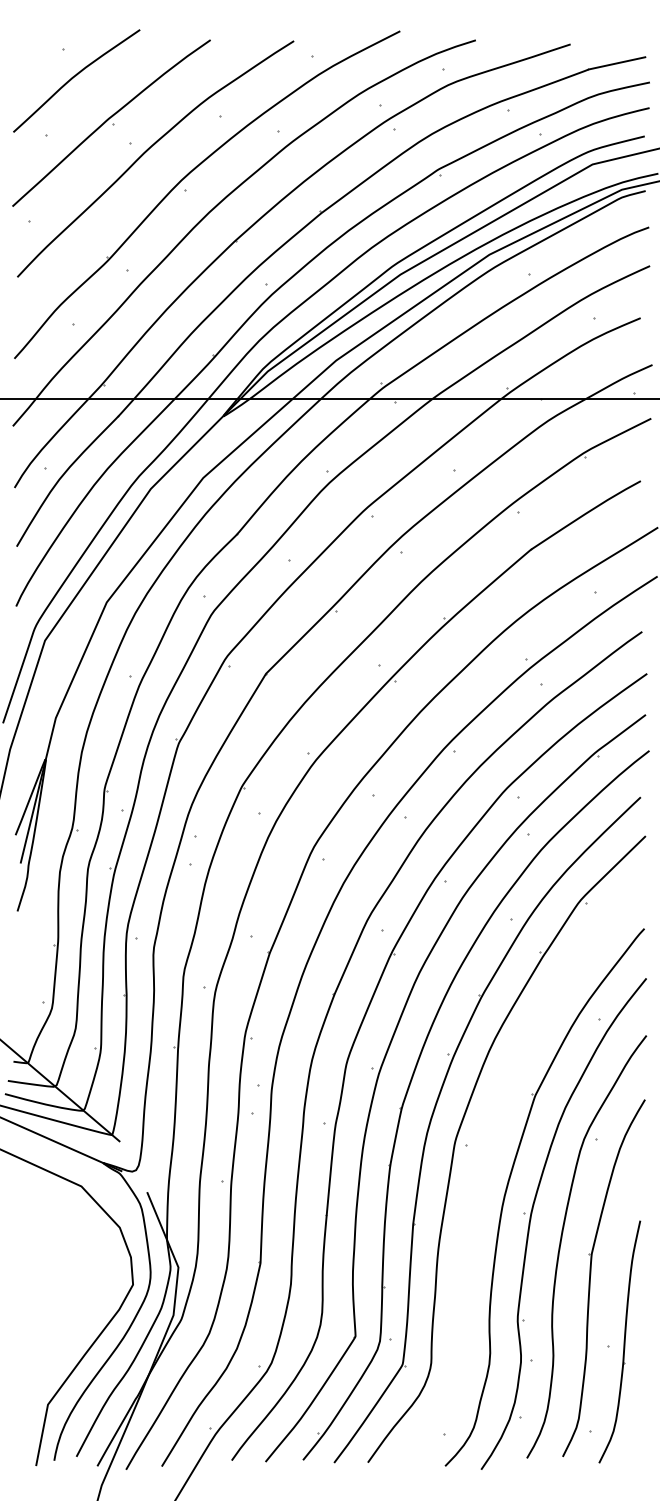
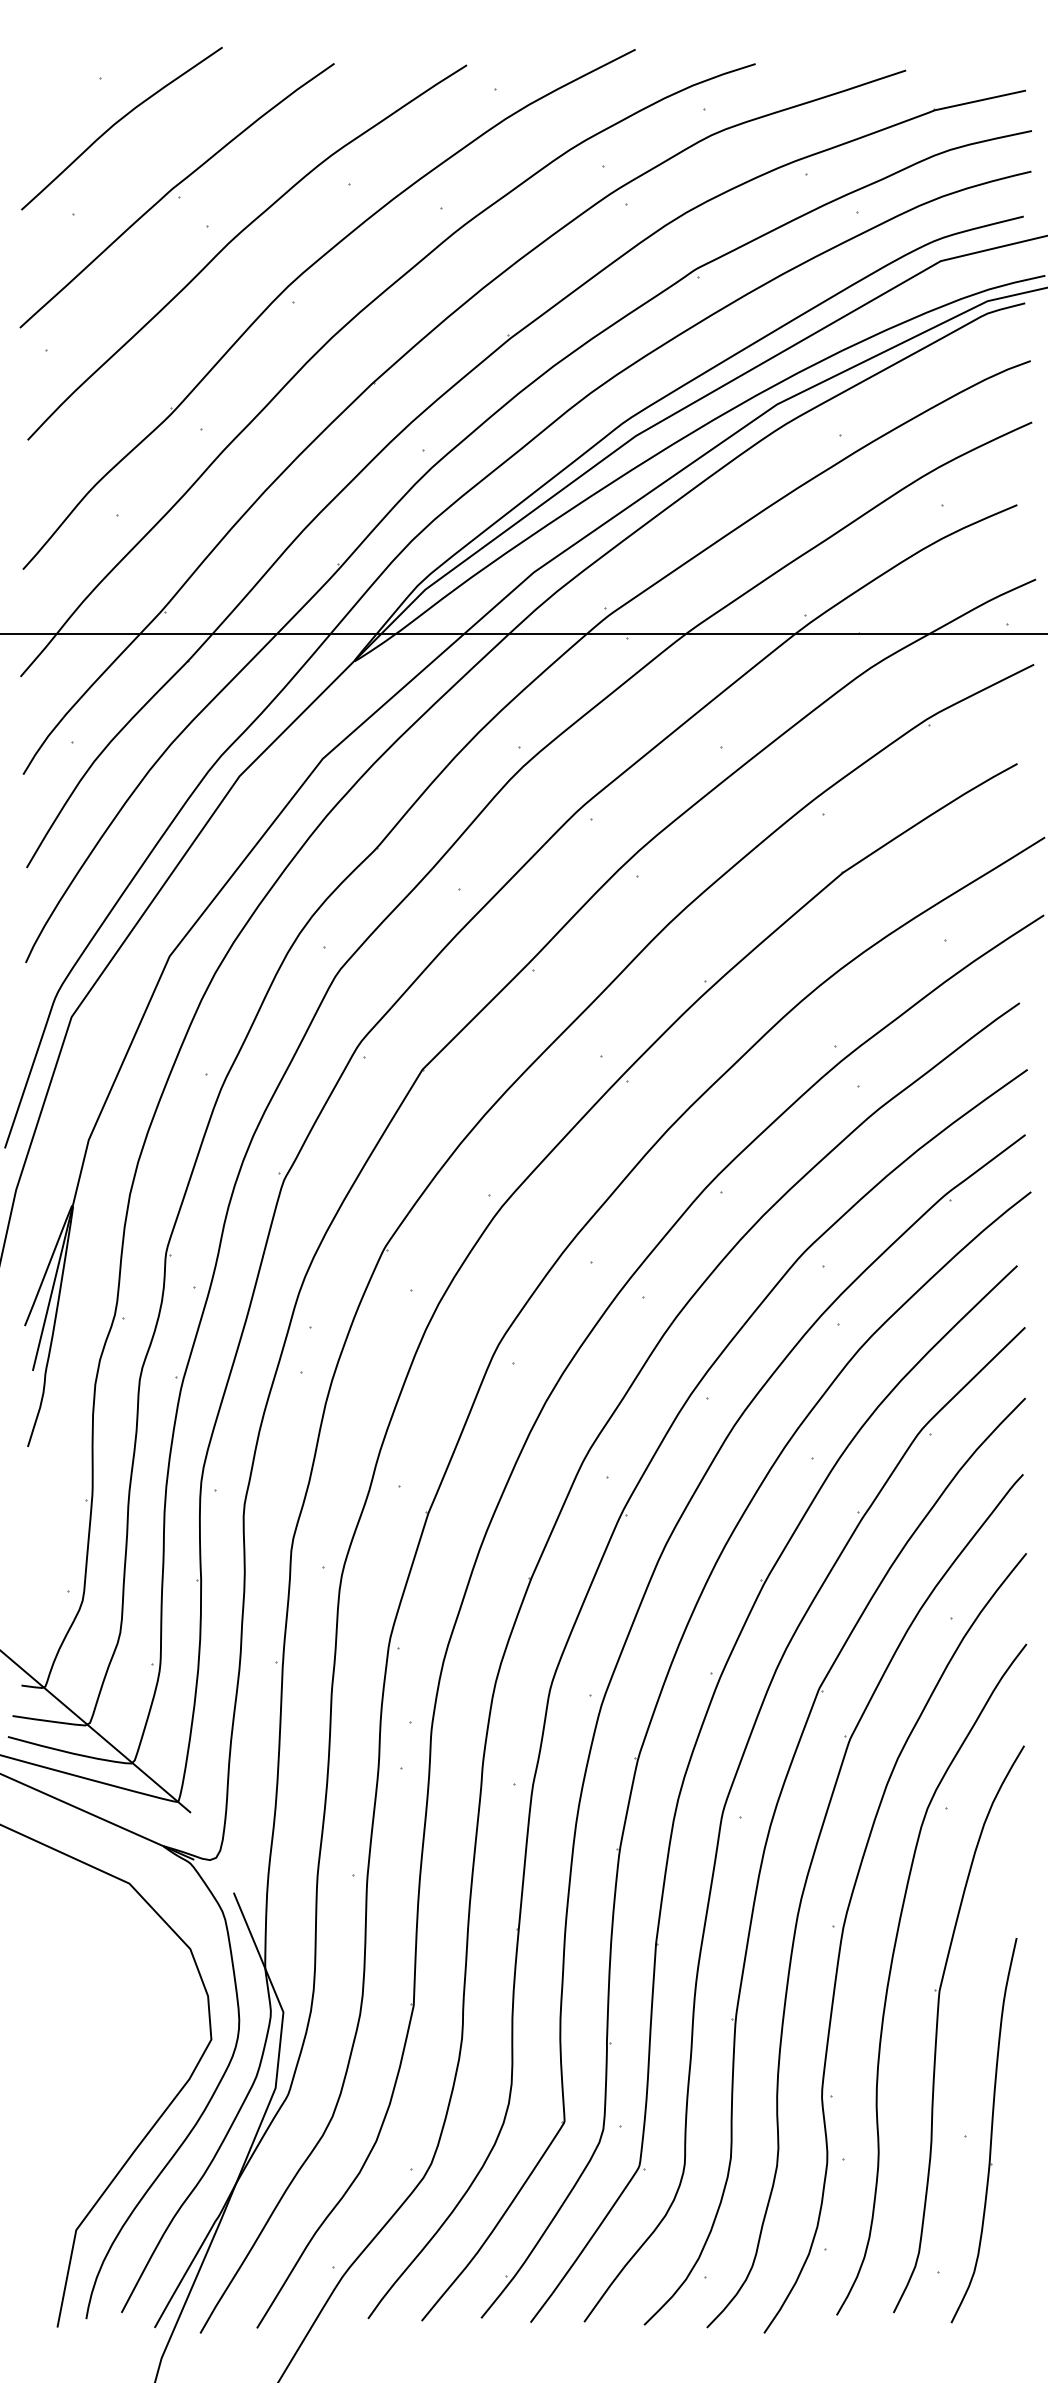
part: (484, 1158) -> (769, 1839), added

